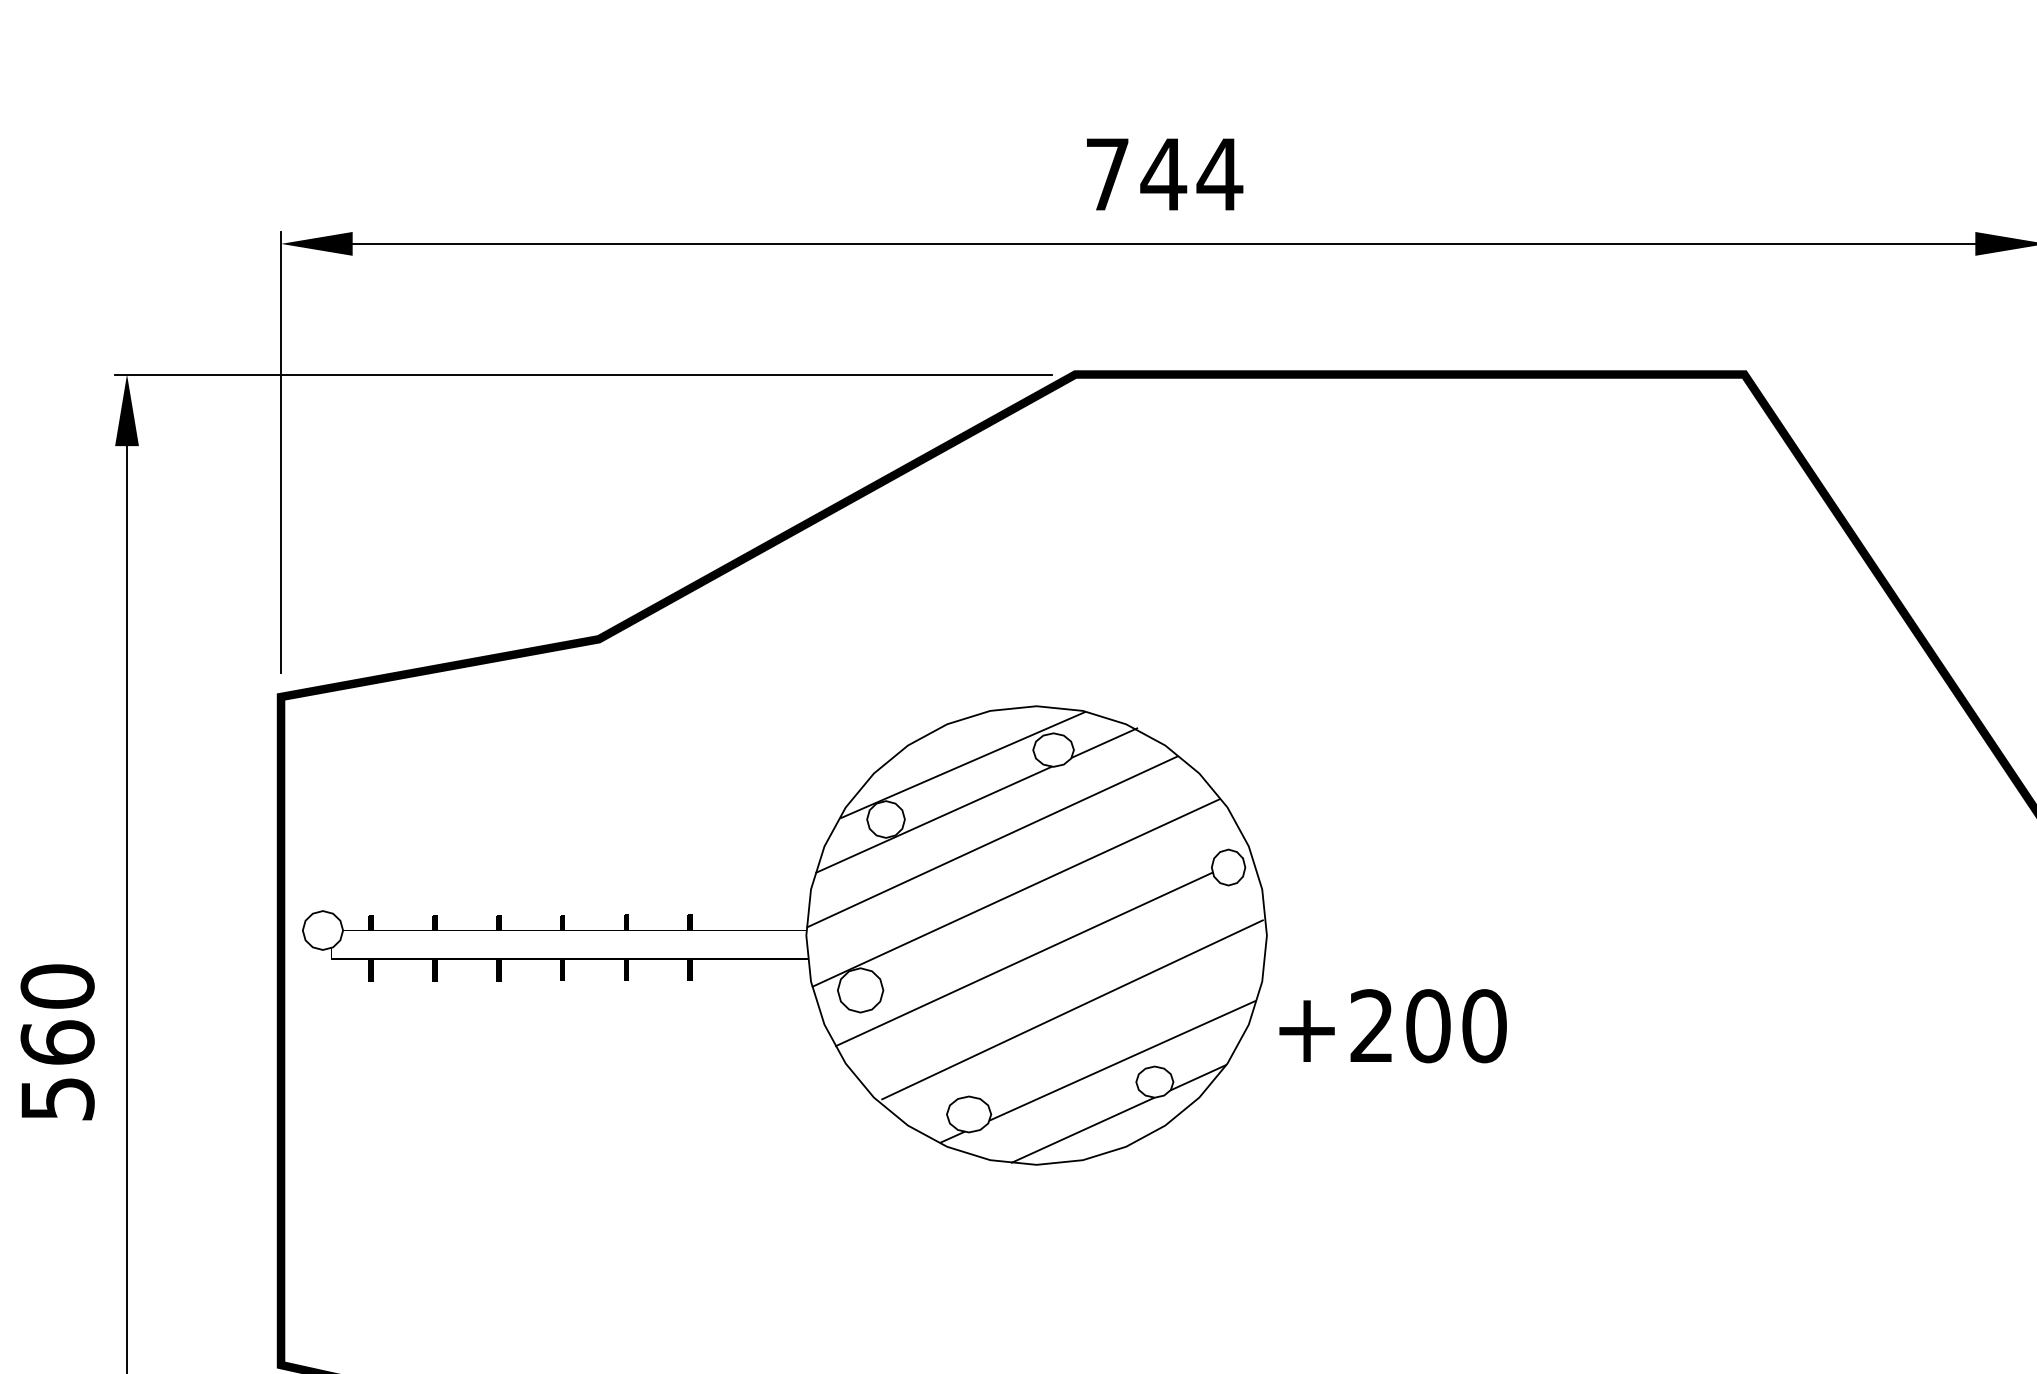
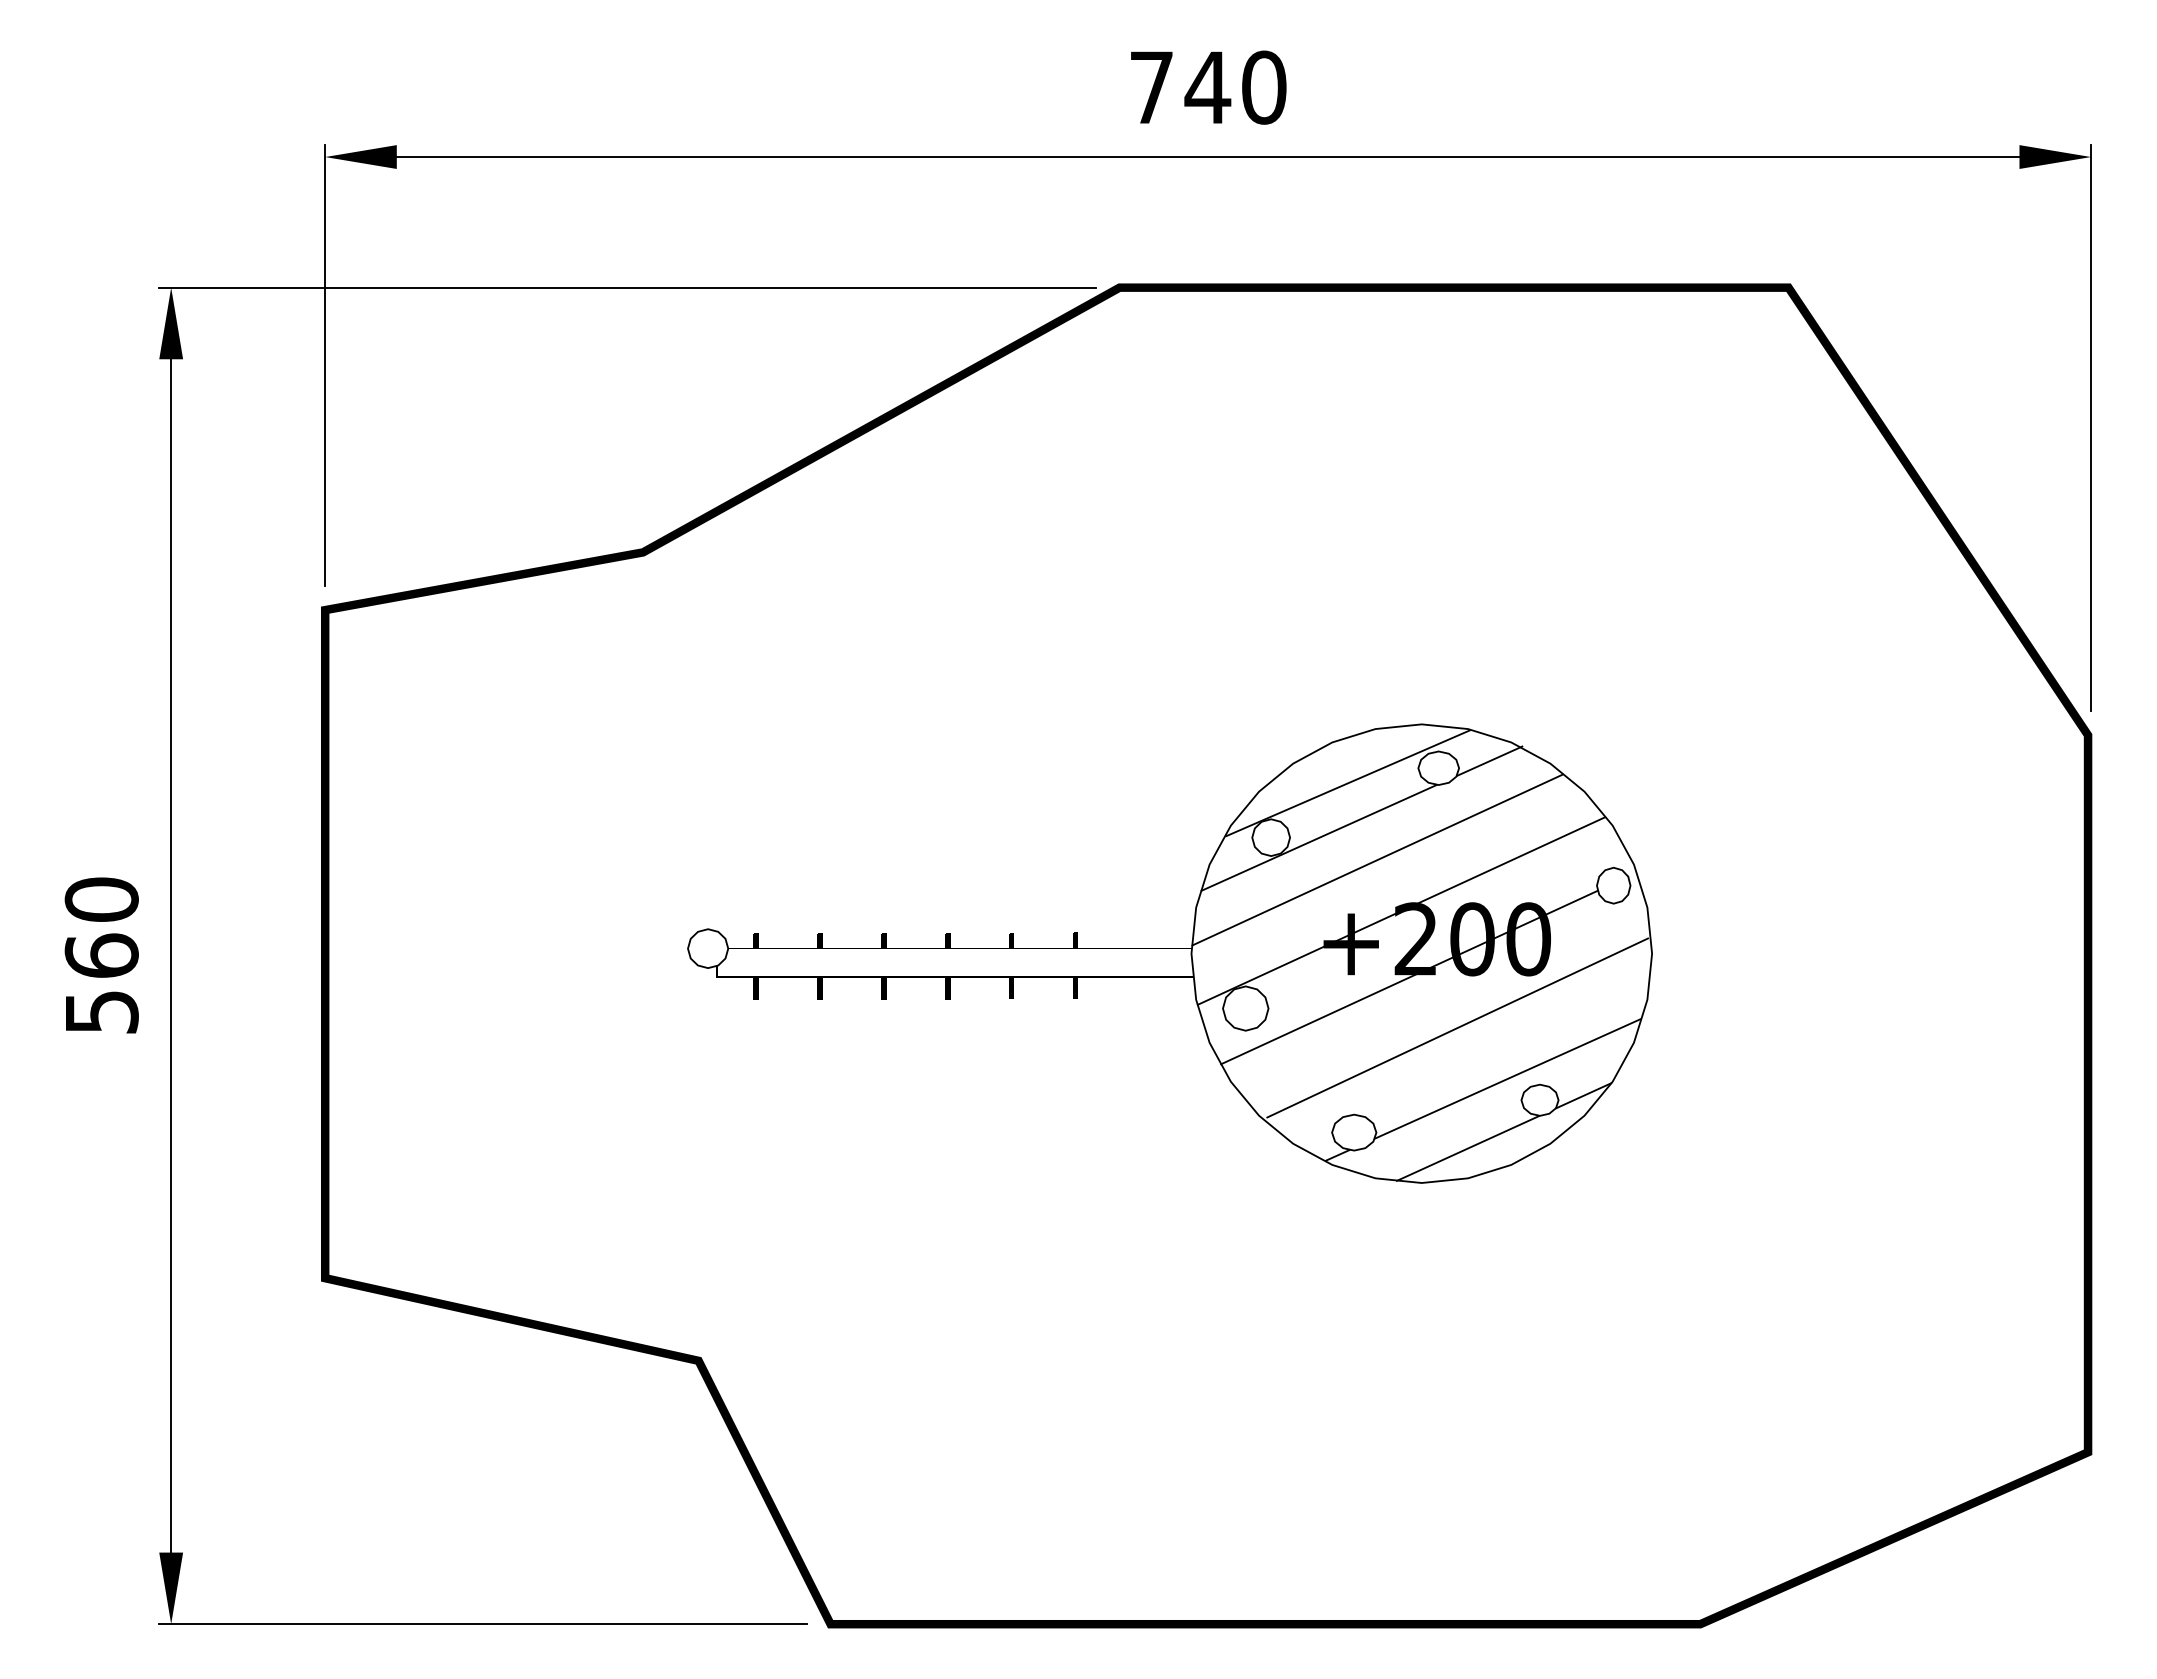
text: (1219, 174) -> (1263, 87), 744 -> 740
part: (784, 935) -> (1169, 953), moved

